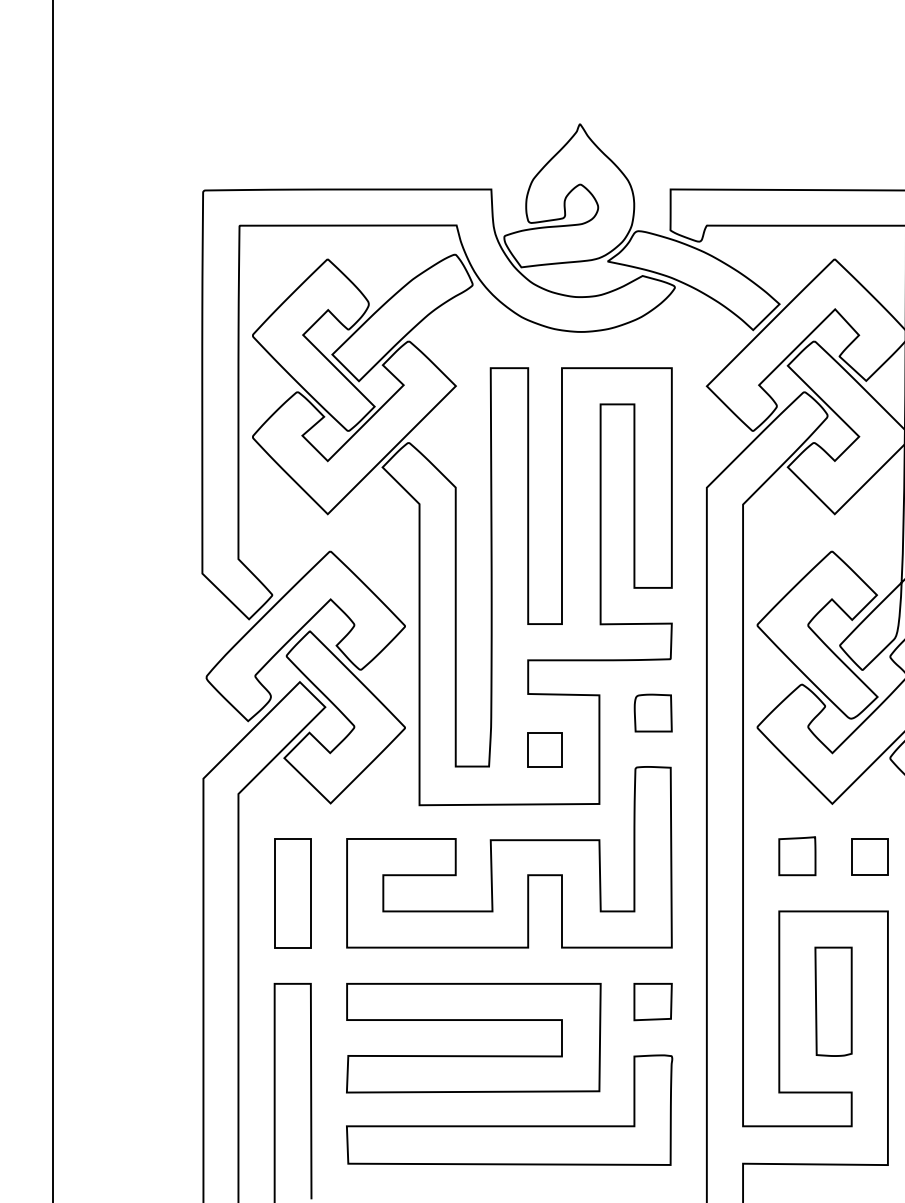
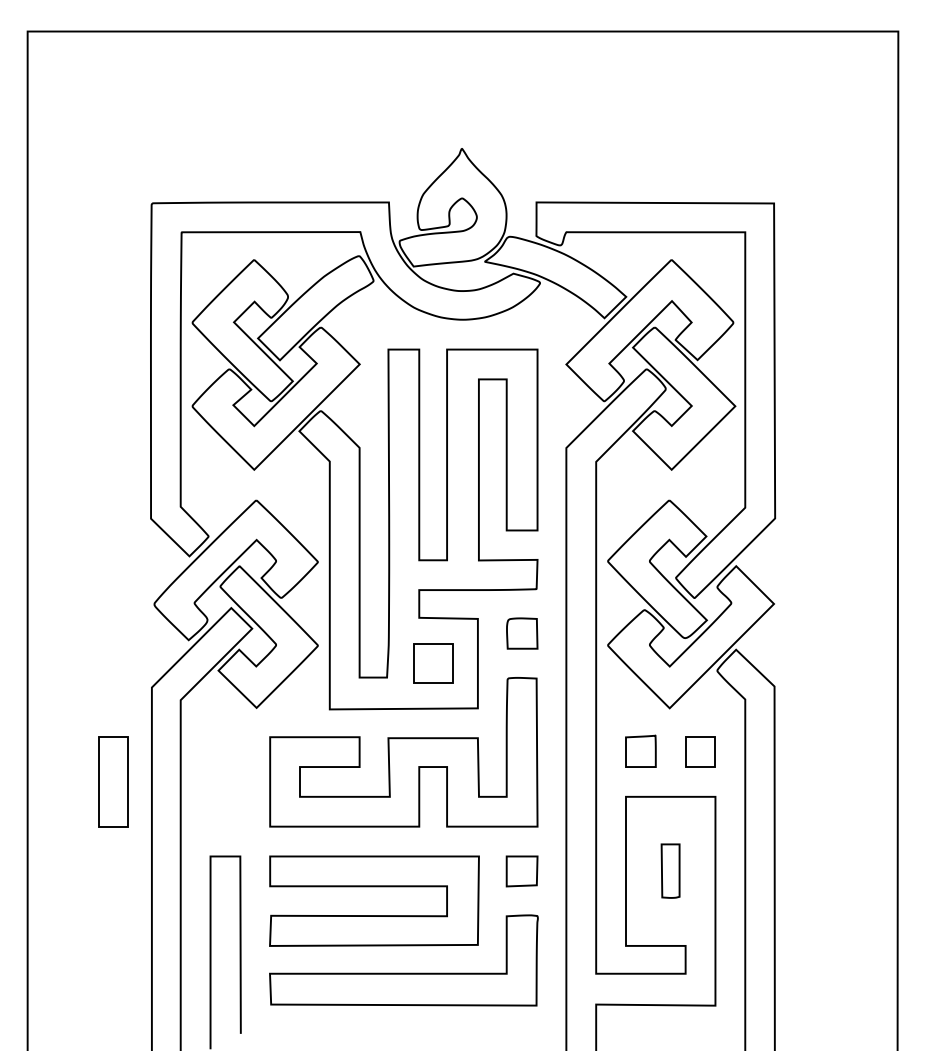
part: (544, 749) -> (432, 663), size x1.4
part: (292, 892) -> (113, 781), moved
part: (833, 1000) -> (670, 870), size x0.6

